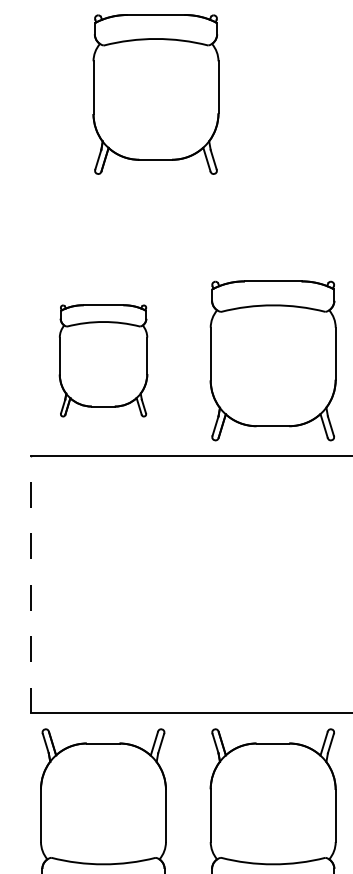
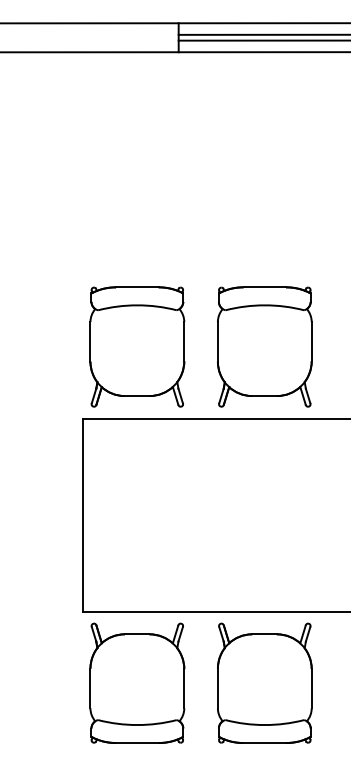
part: (155, 93) -> (176, 146), removed
part: (103, 360) -> (137, 346), size x1.43
line: (31, 585) -> (83, 515), dashed -> solid

